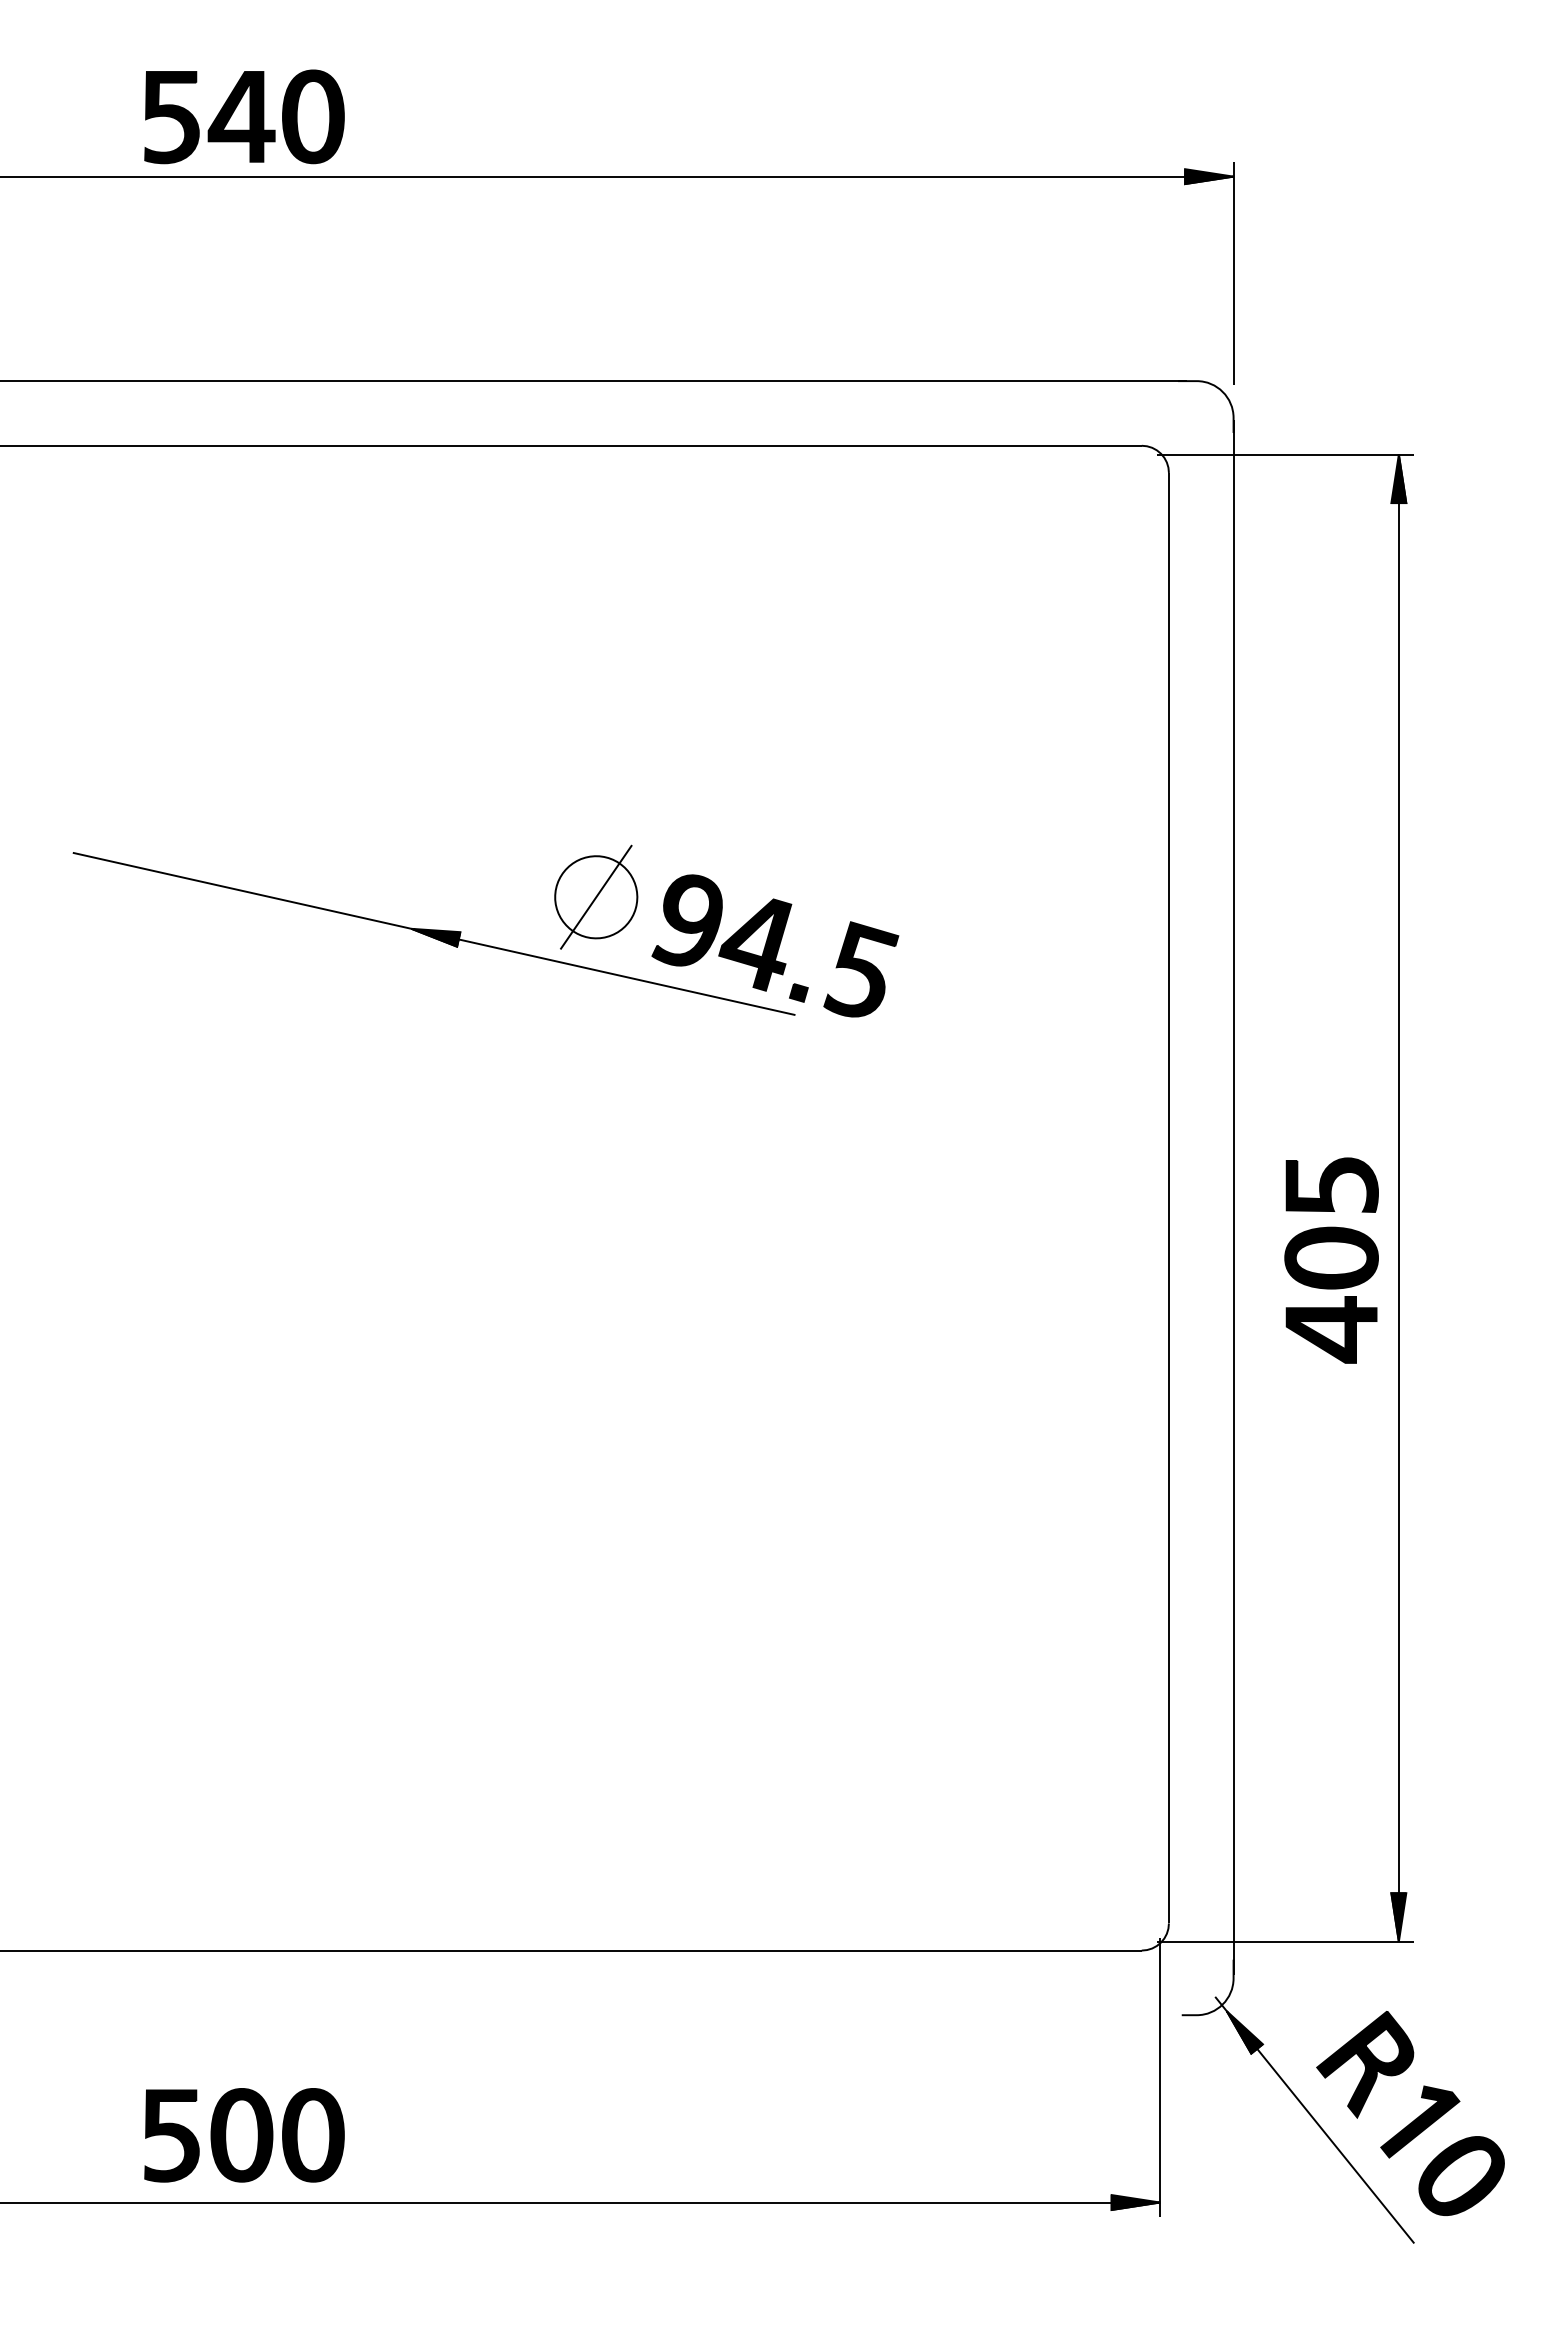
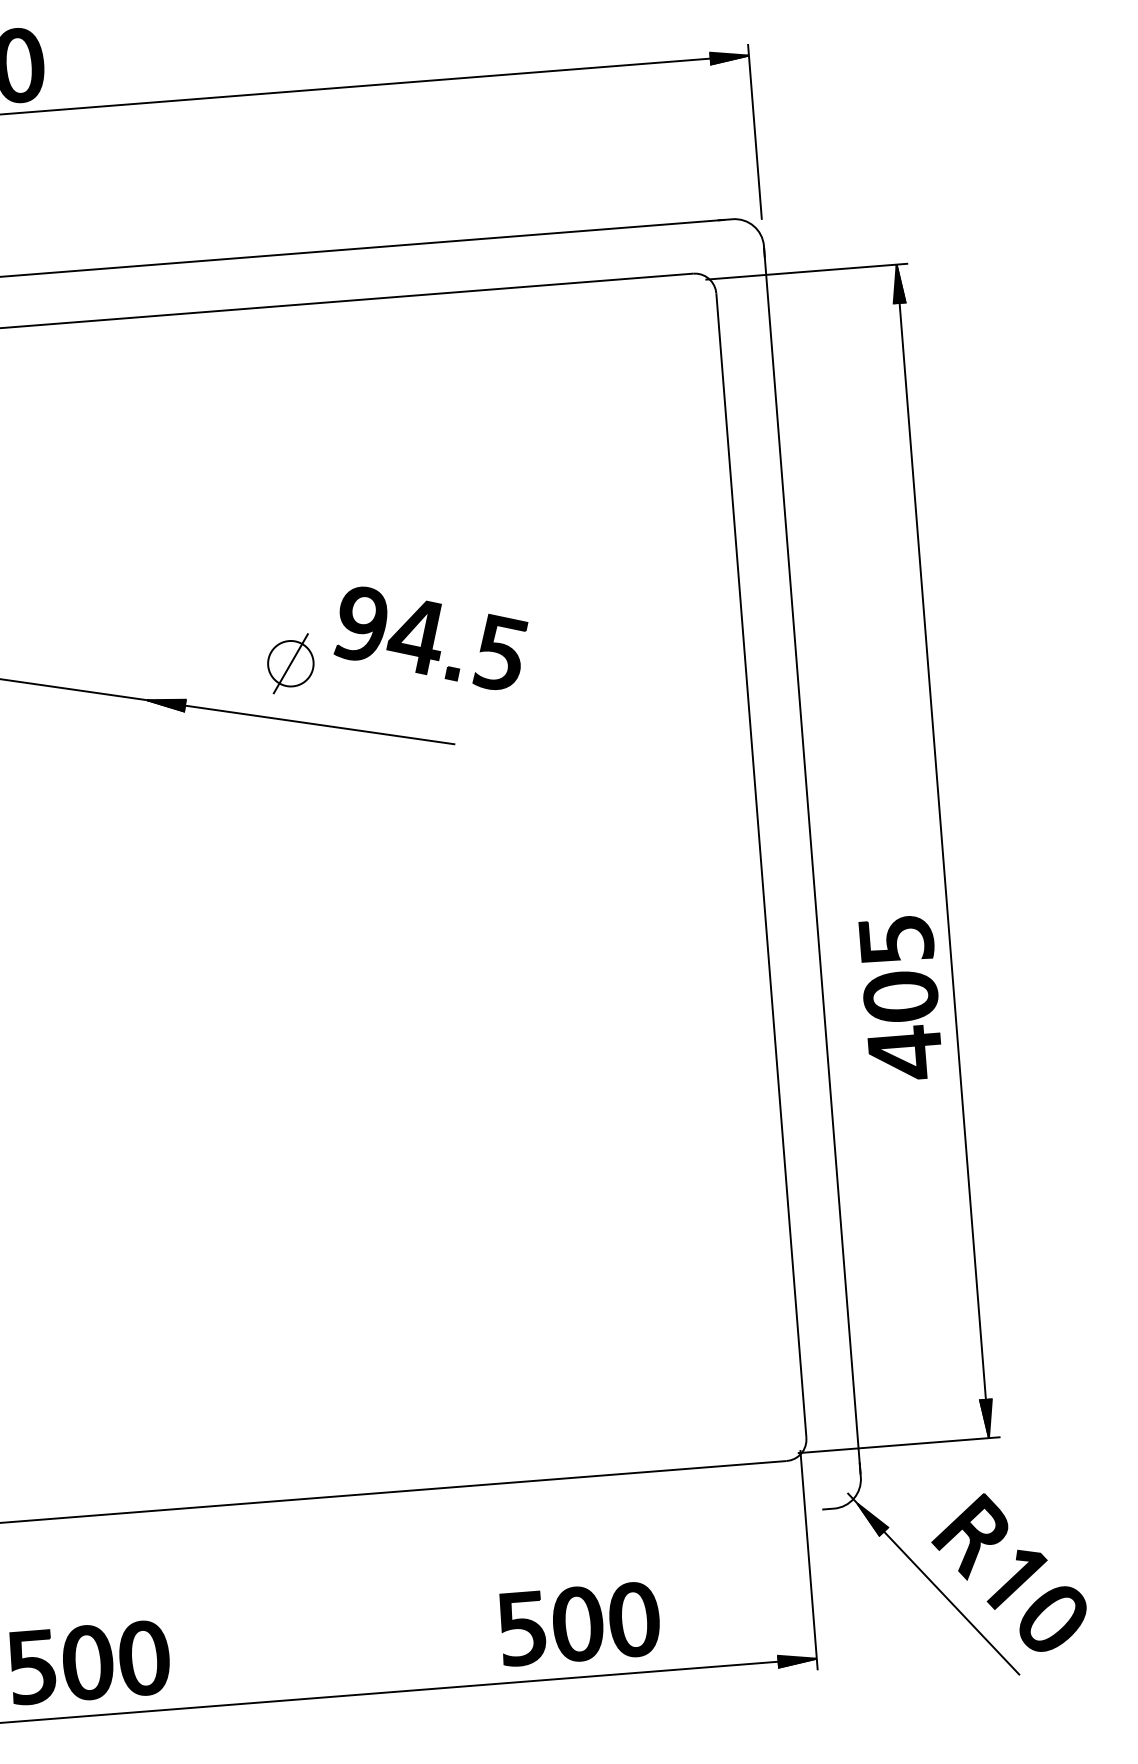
part: (596, 896) -> (290, 663), size x0.7
part: (775, 945) -> (431, 637), moved
part: (1331, 1260) -> (900, 998), moved
part: (865, 2135) -> (580, 1624), added

